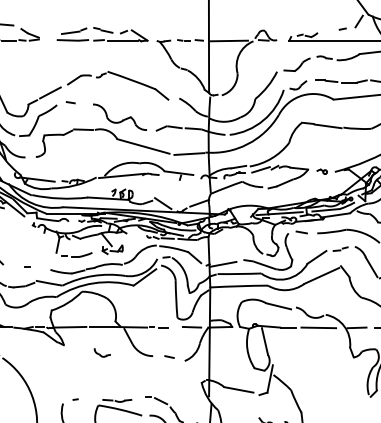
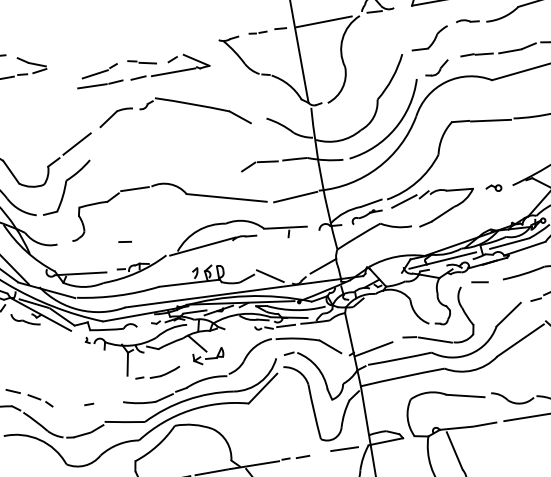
part: (102, 34) -> (142, 68), moved
line: (70, 102) -> (124, 241), moved
part: (119, 116) -> (183, 160), removed

